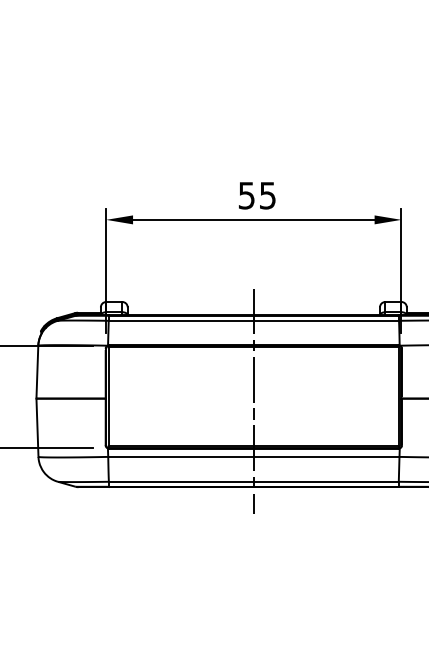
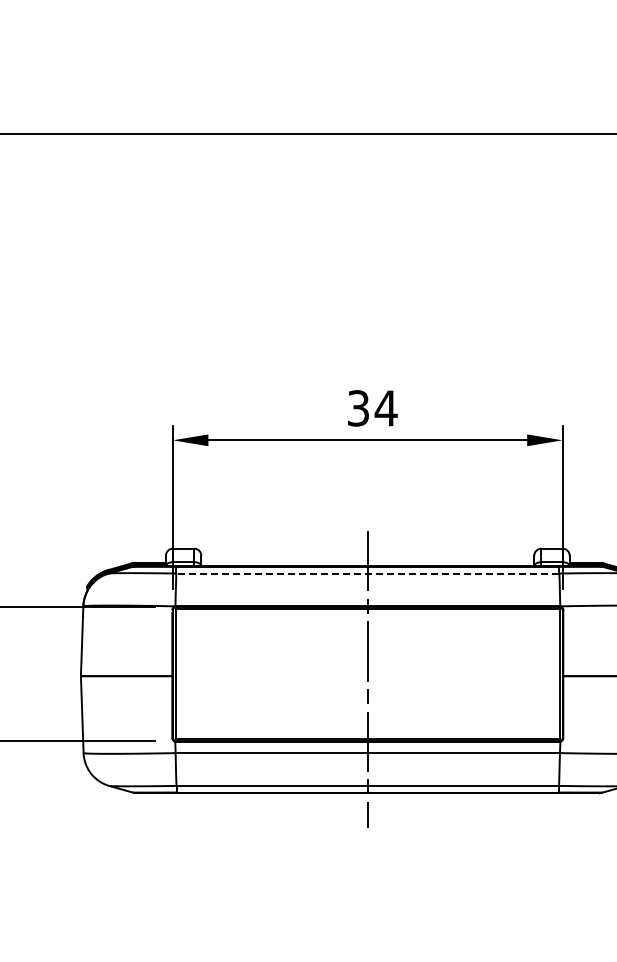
text: (257, 195) -> (372, 408), 55 -> 34
line: (253, 320) -> (367, 573), solid -> dashed

